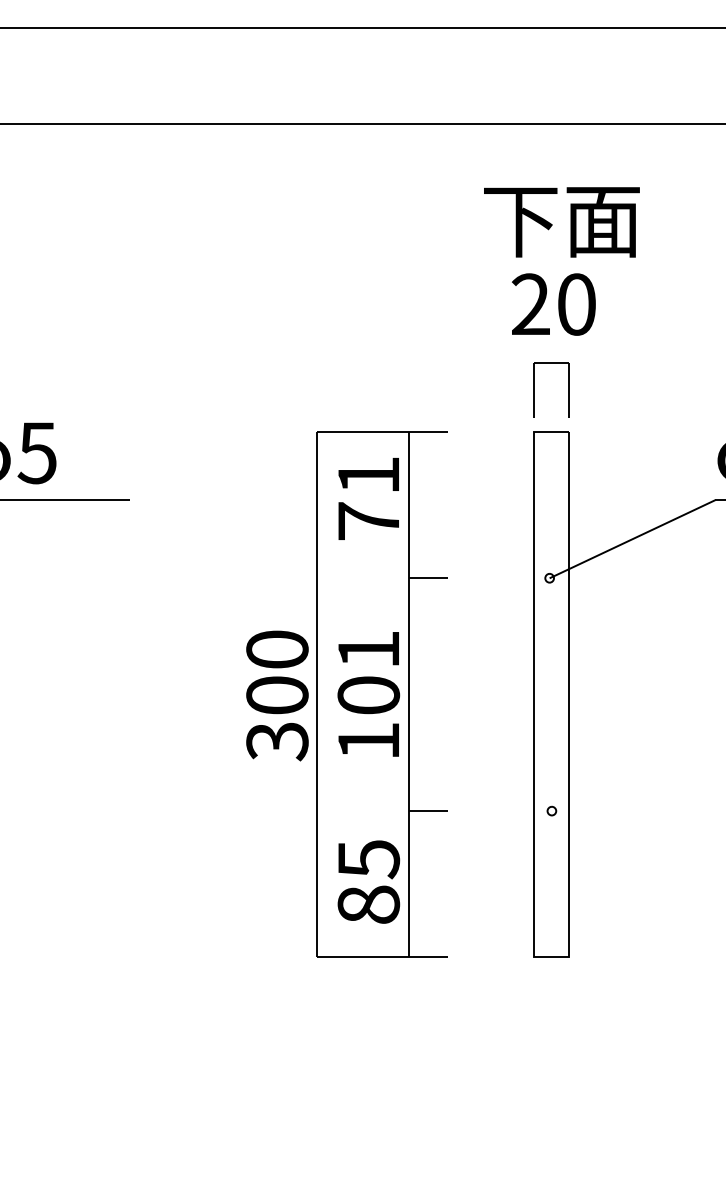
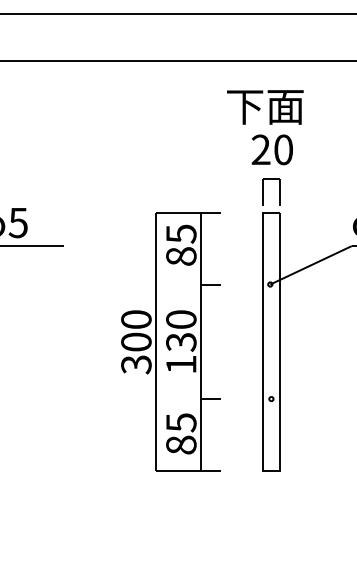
text: (562, 222) -> (265, 107), moved
text: (369, 496) -> (181, 244), 71 -> 85
text: (369, 671) -> (181, 330), 101 -> 130

